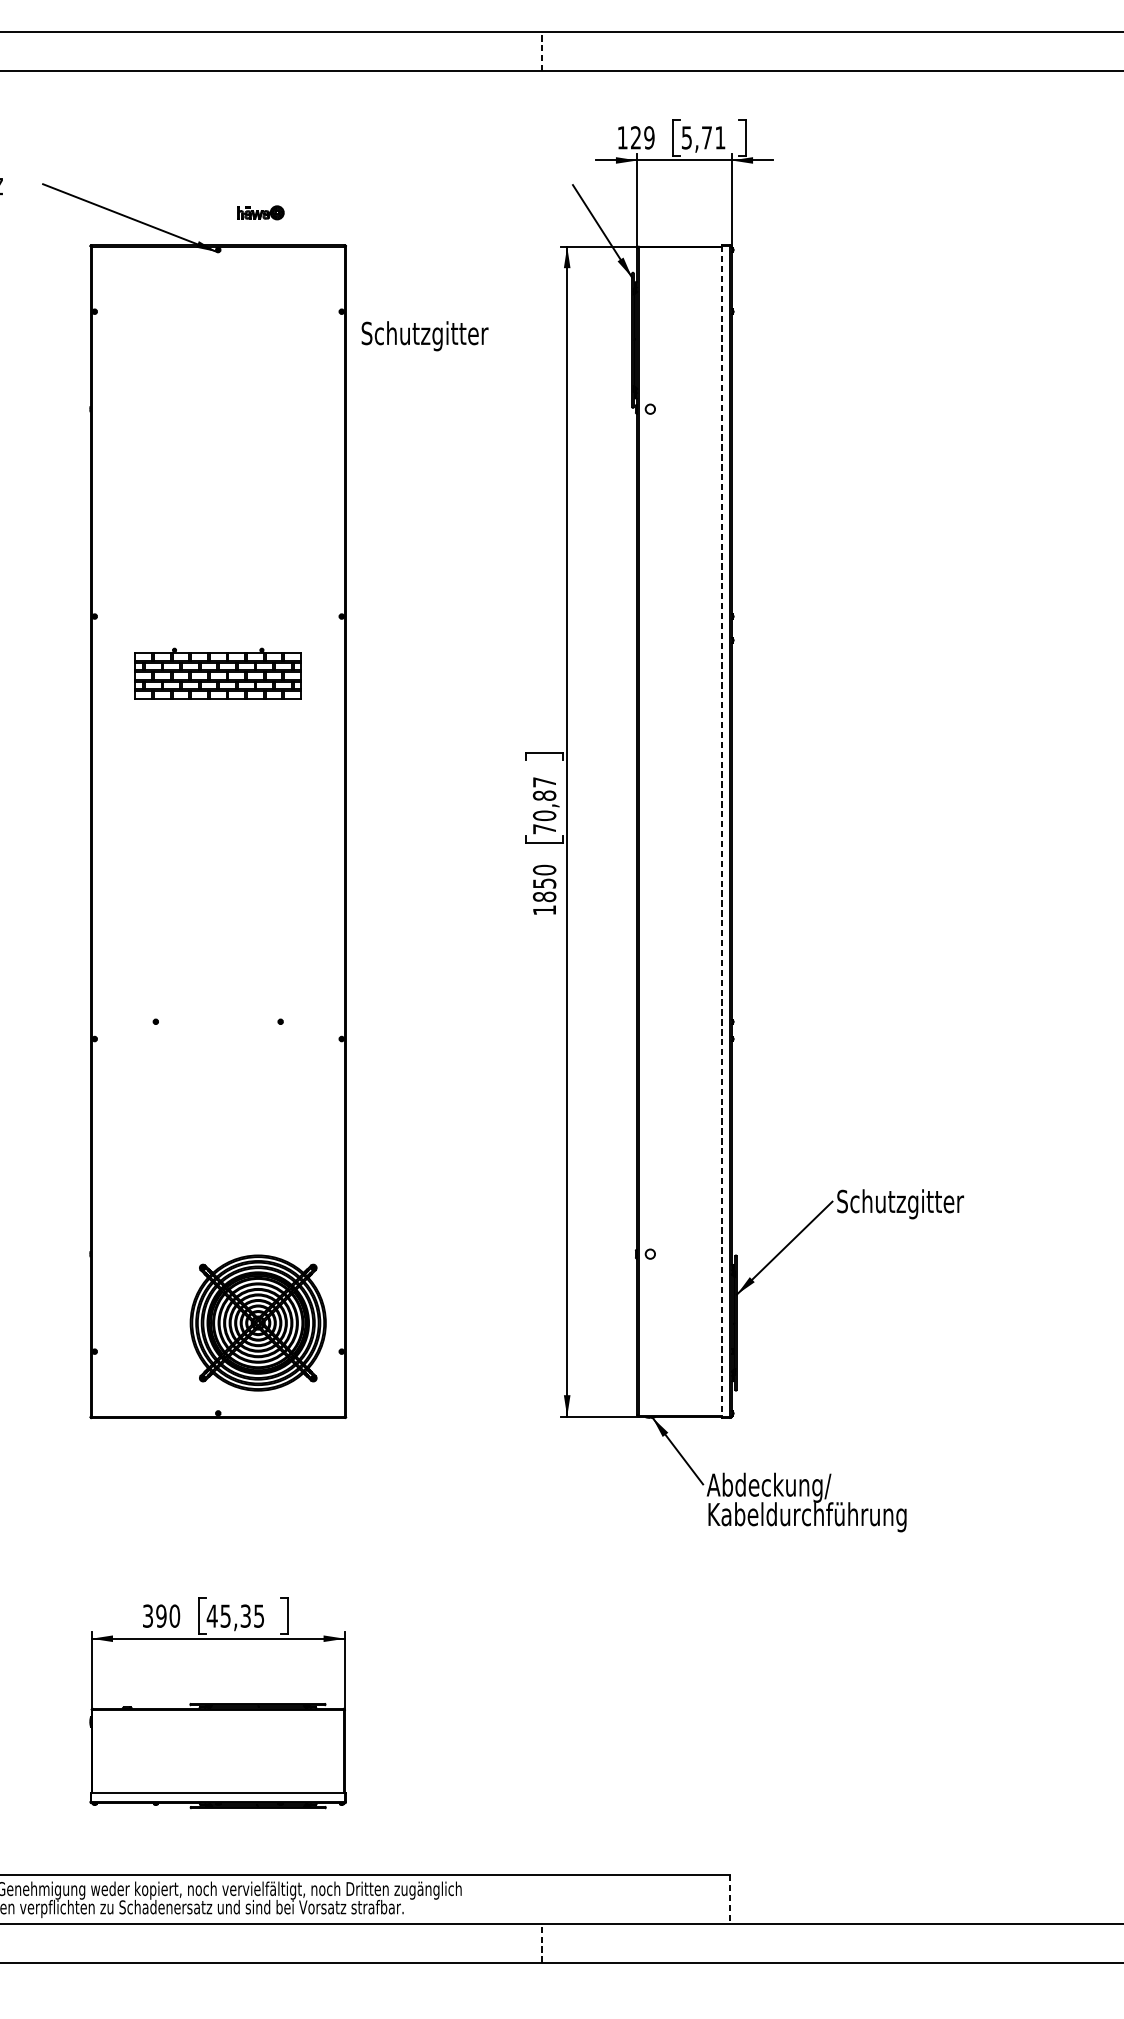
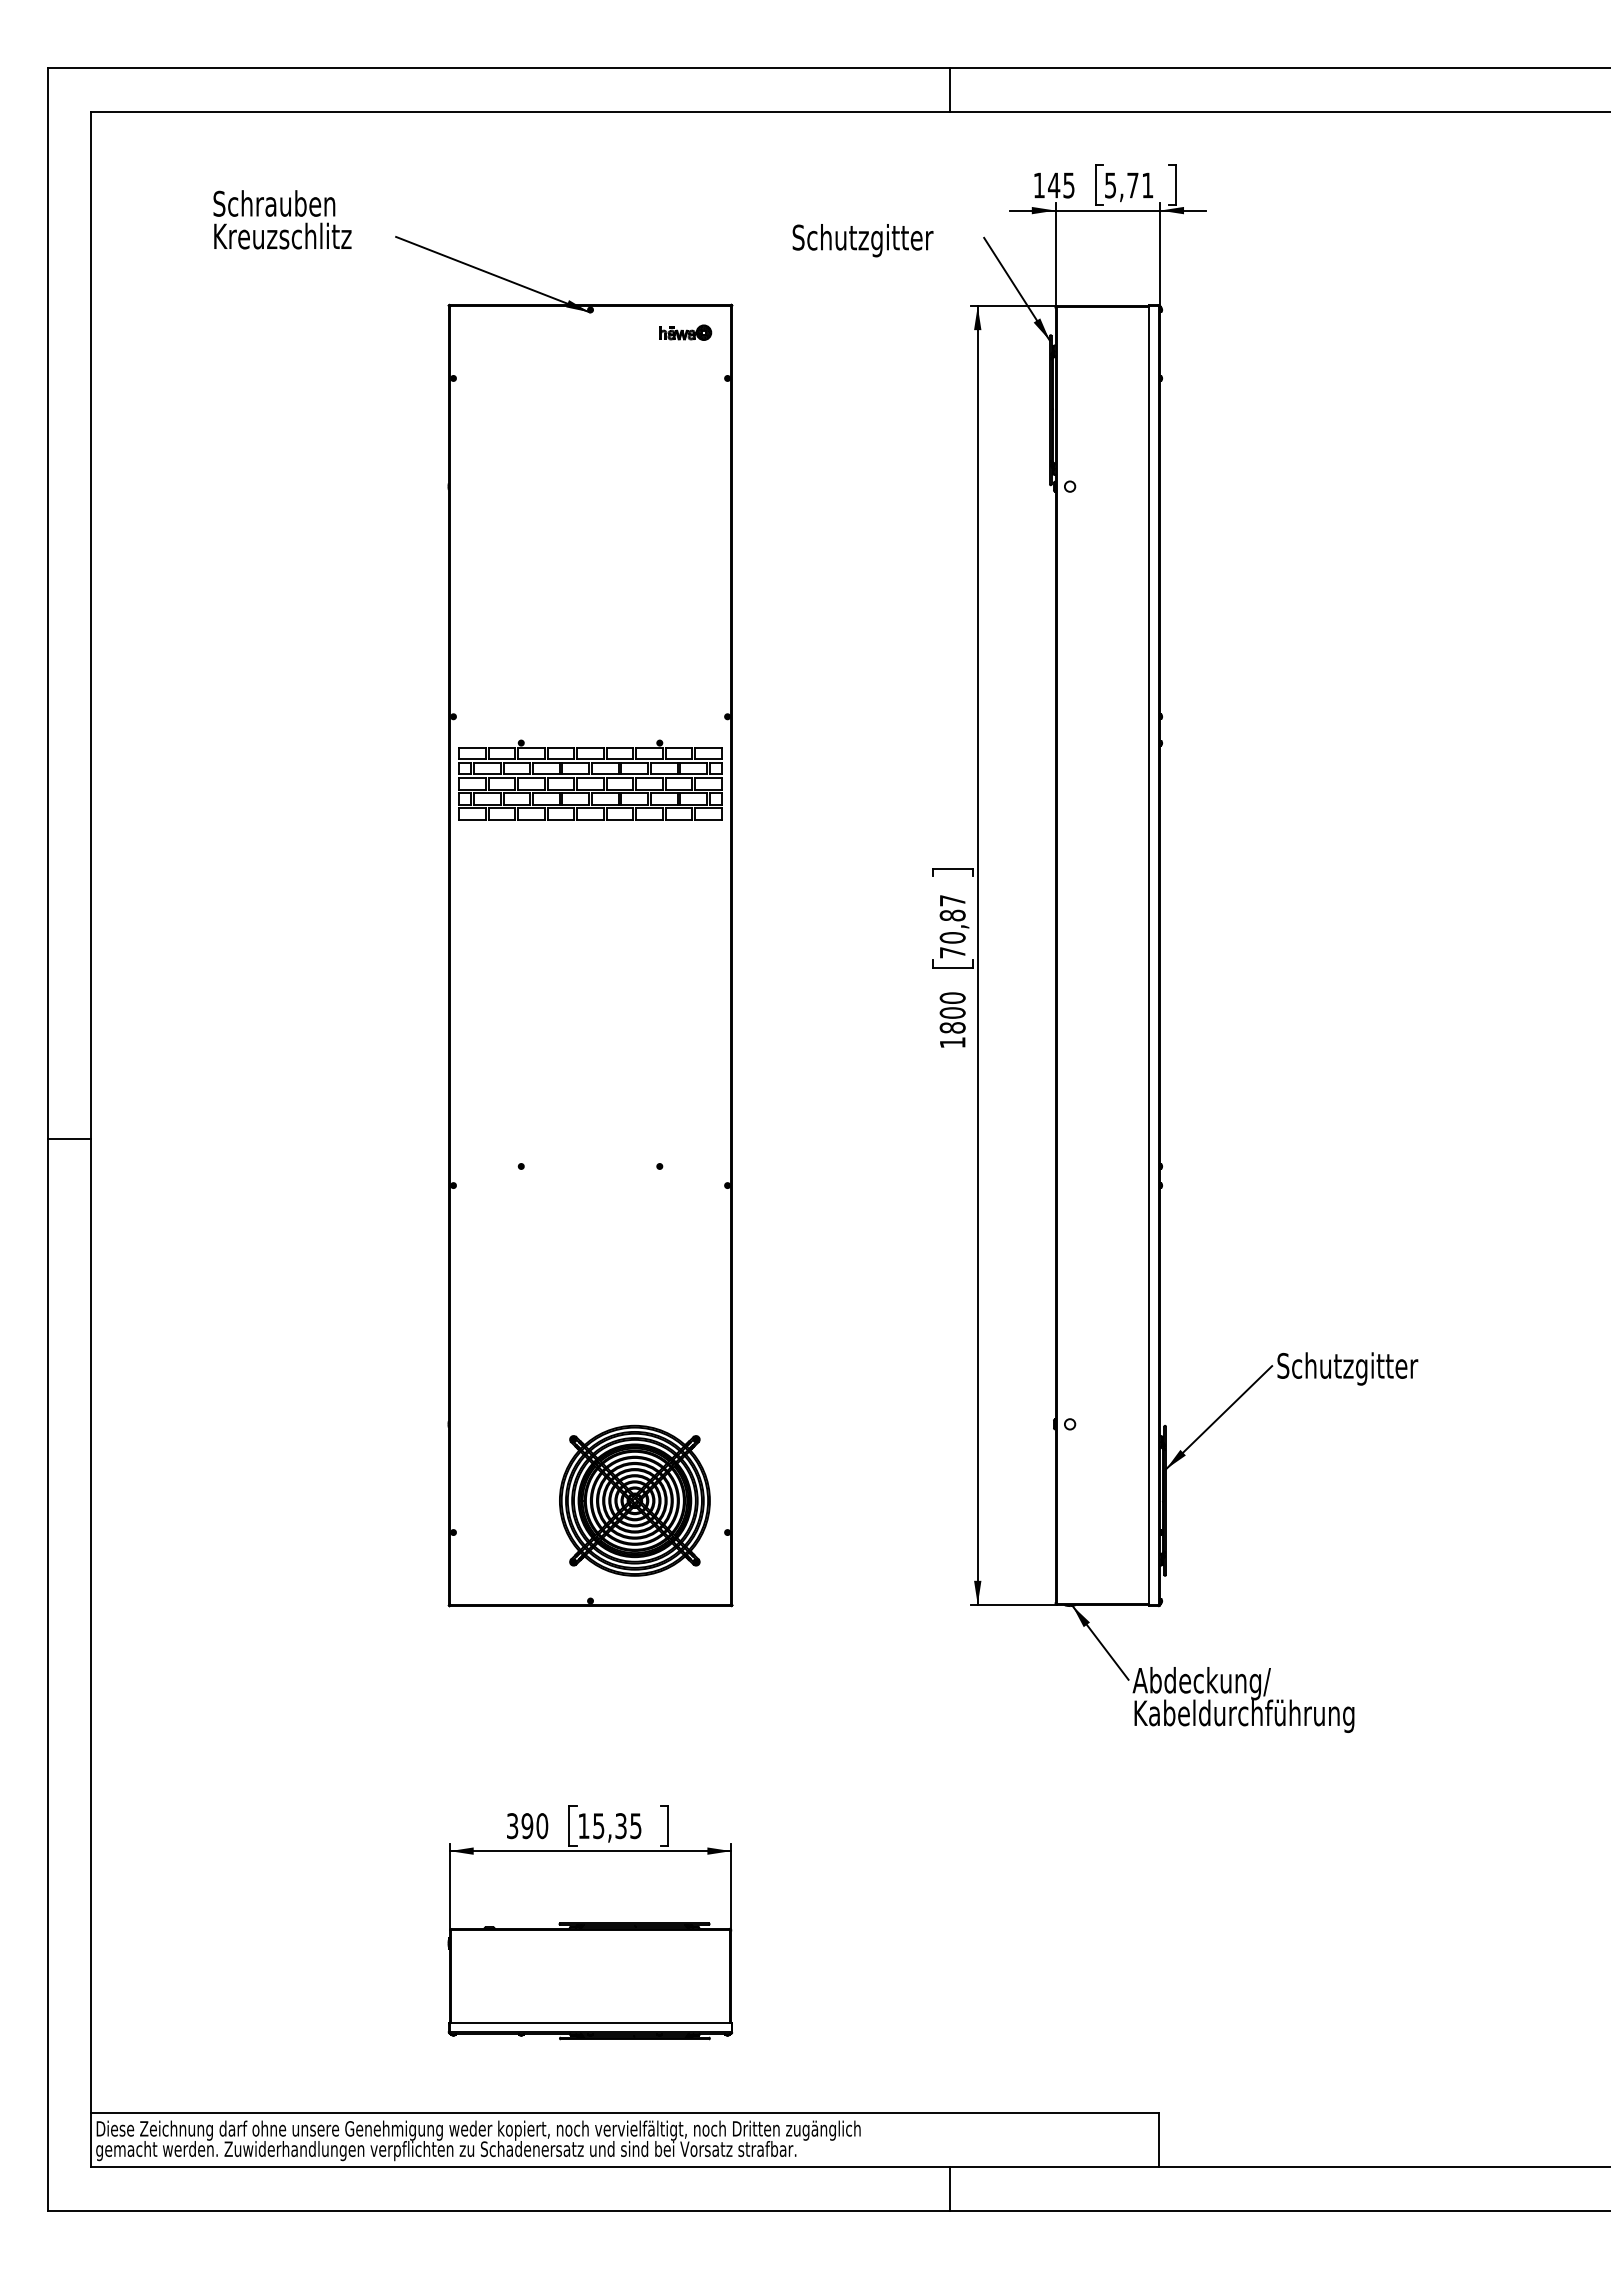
line: (541, 52) -> (949, 90), dashed -> solid
text: (642, 137) -> (1061, 185), 129 -> 145
part: (260, 212) -> (685, 332), moved
text: (424, 336) -> (862, 240), moved
part: (218, 673) -> (590, 779), size x1.43
line: (721, 831) -> (1149, 955), dashed -> solid
text: (544, 883) -> (952, 1012), 1850 -> 1800
text: (211, 1615) -> (583, 1825), 45,35 -> 15,35
line: (730, 1899) -> (1158, 2140), dashed -> solid
line: (541, 1942) -> (949, 2188), dashed -> solid

